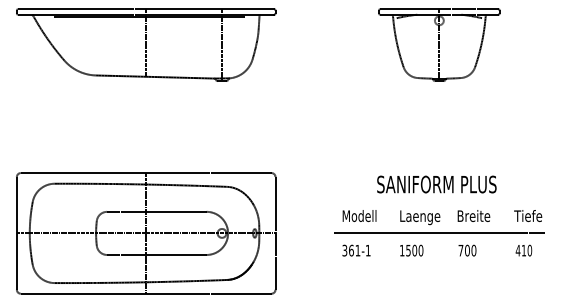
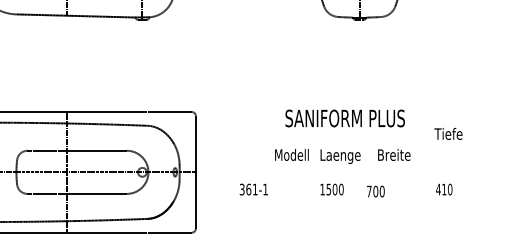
text: (436, 184) -> (344, 118), moved
text: (359, 215) -> (291, 154), moved
text: (528, 215) -> (448, 133), moved
line: (439, 233) -> (359, 172), removed
text: (356, 250) -> (253, 189), moved
text: (467, 250) -> (375, 191), moved

